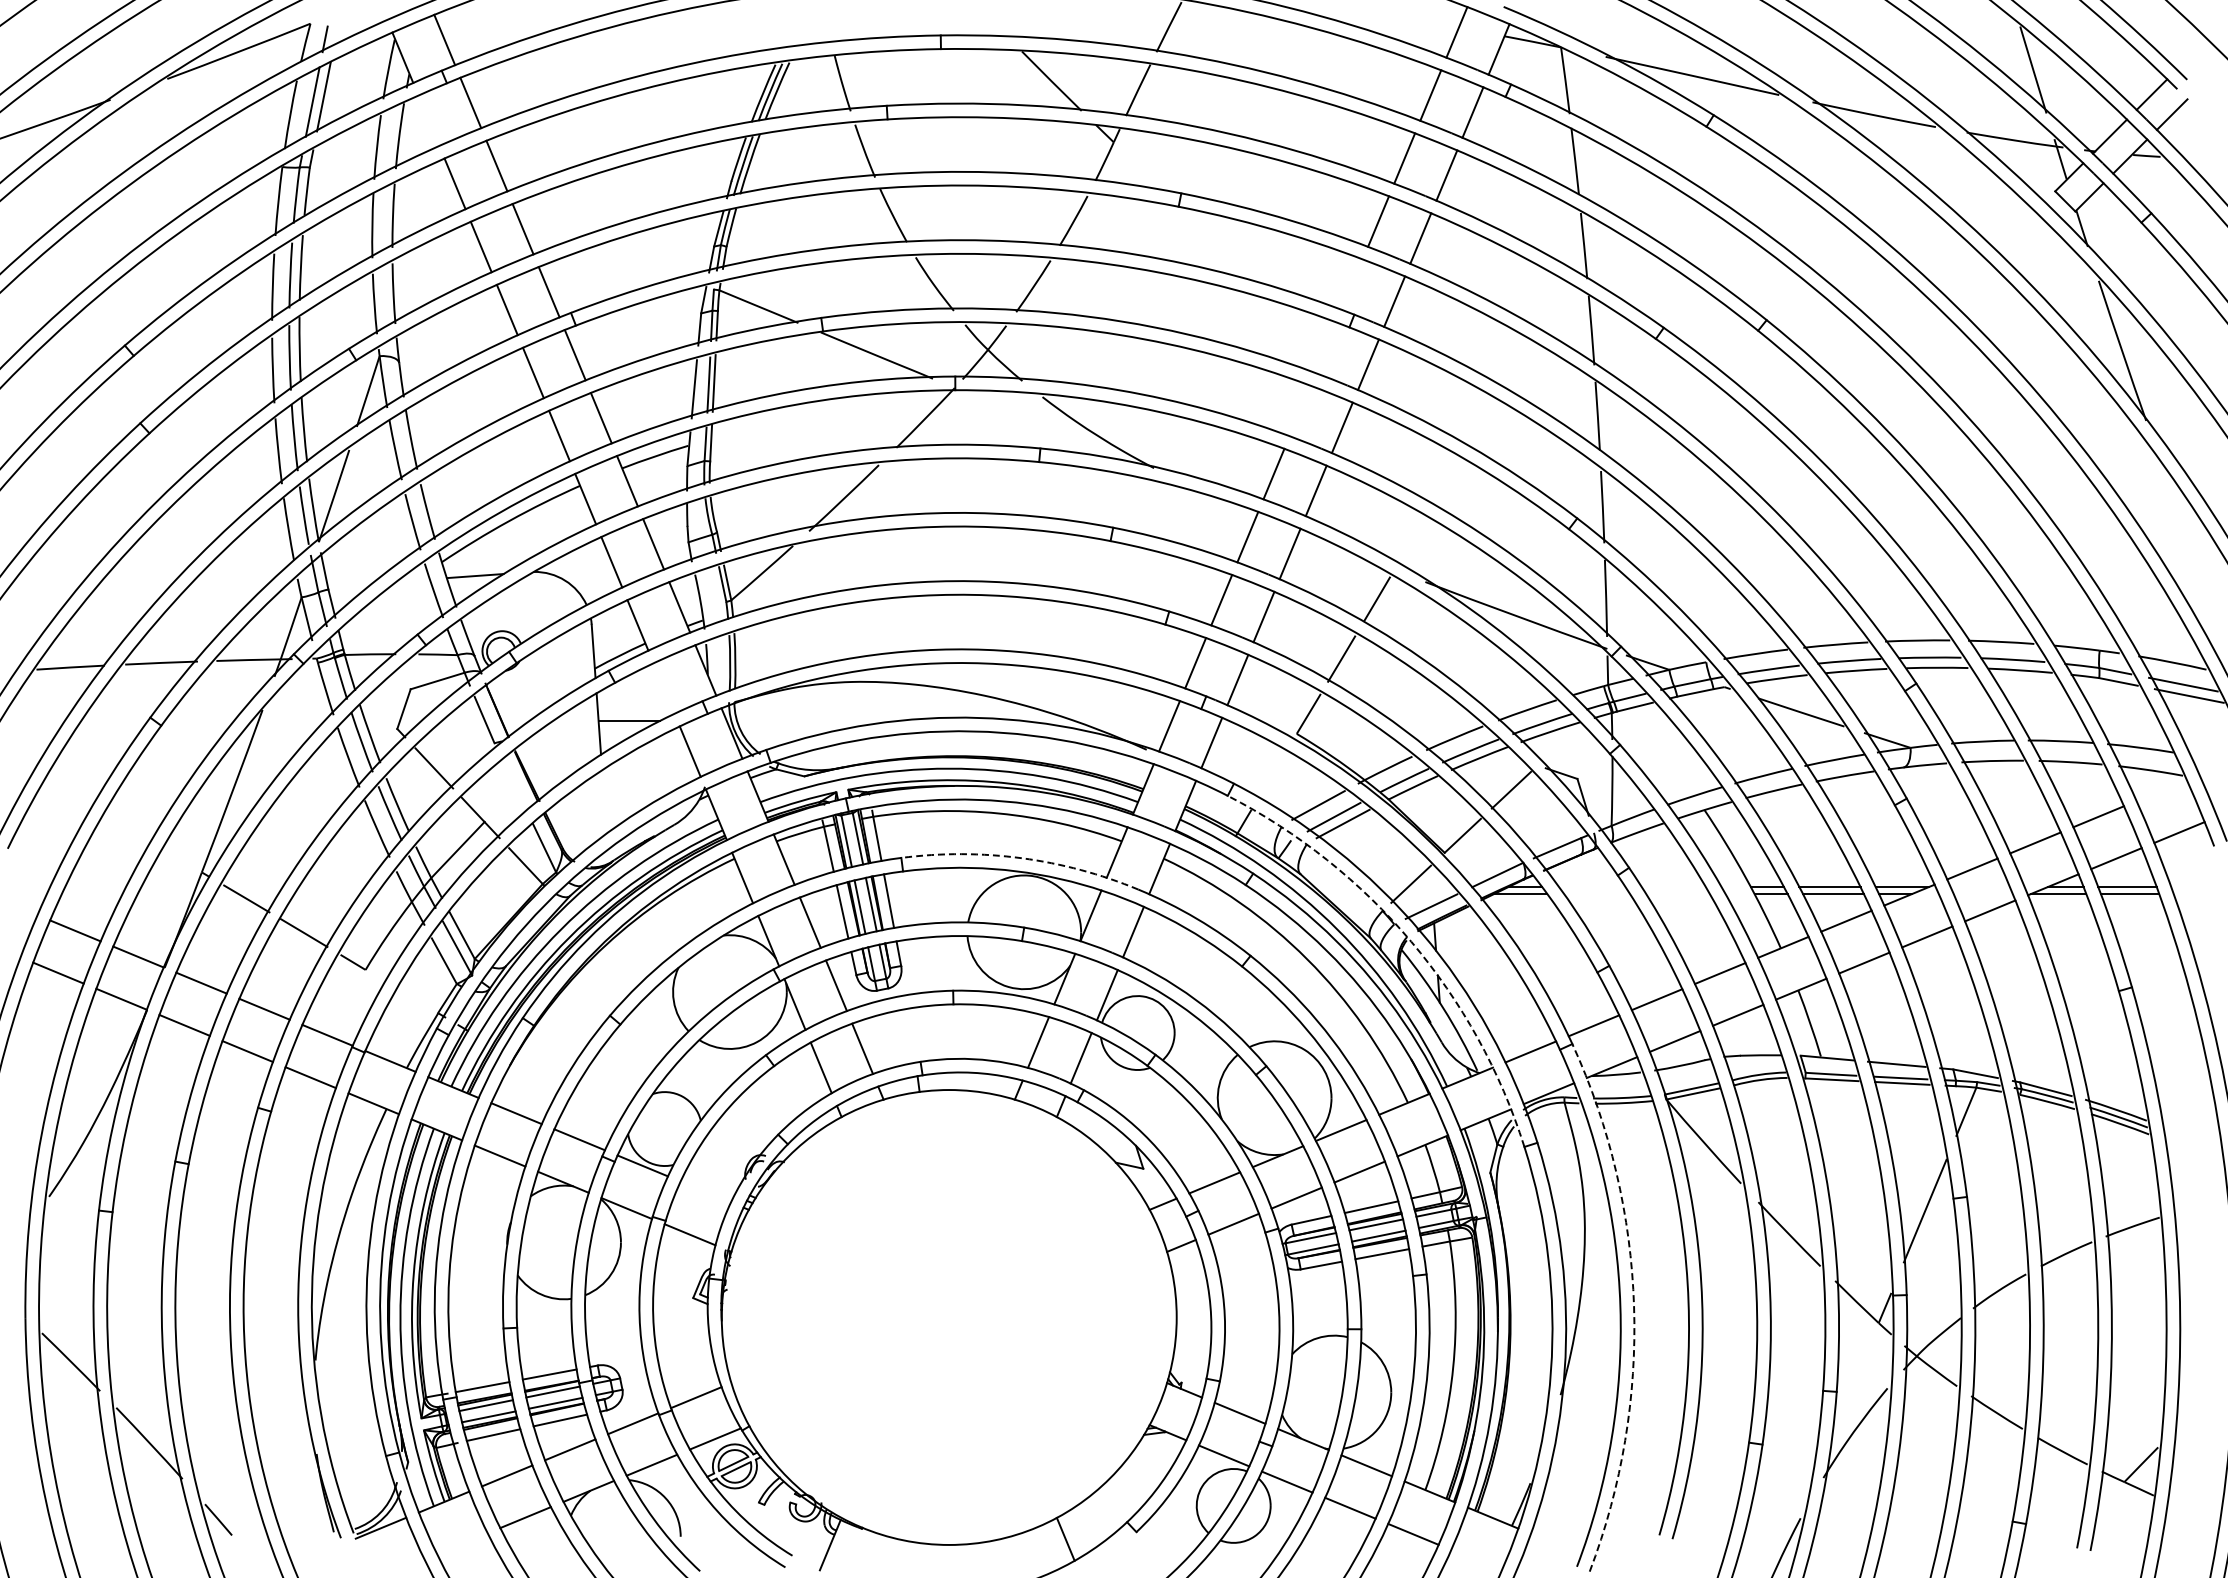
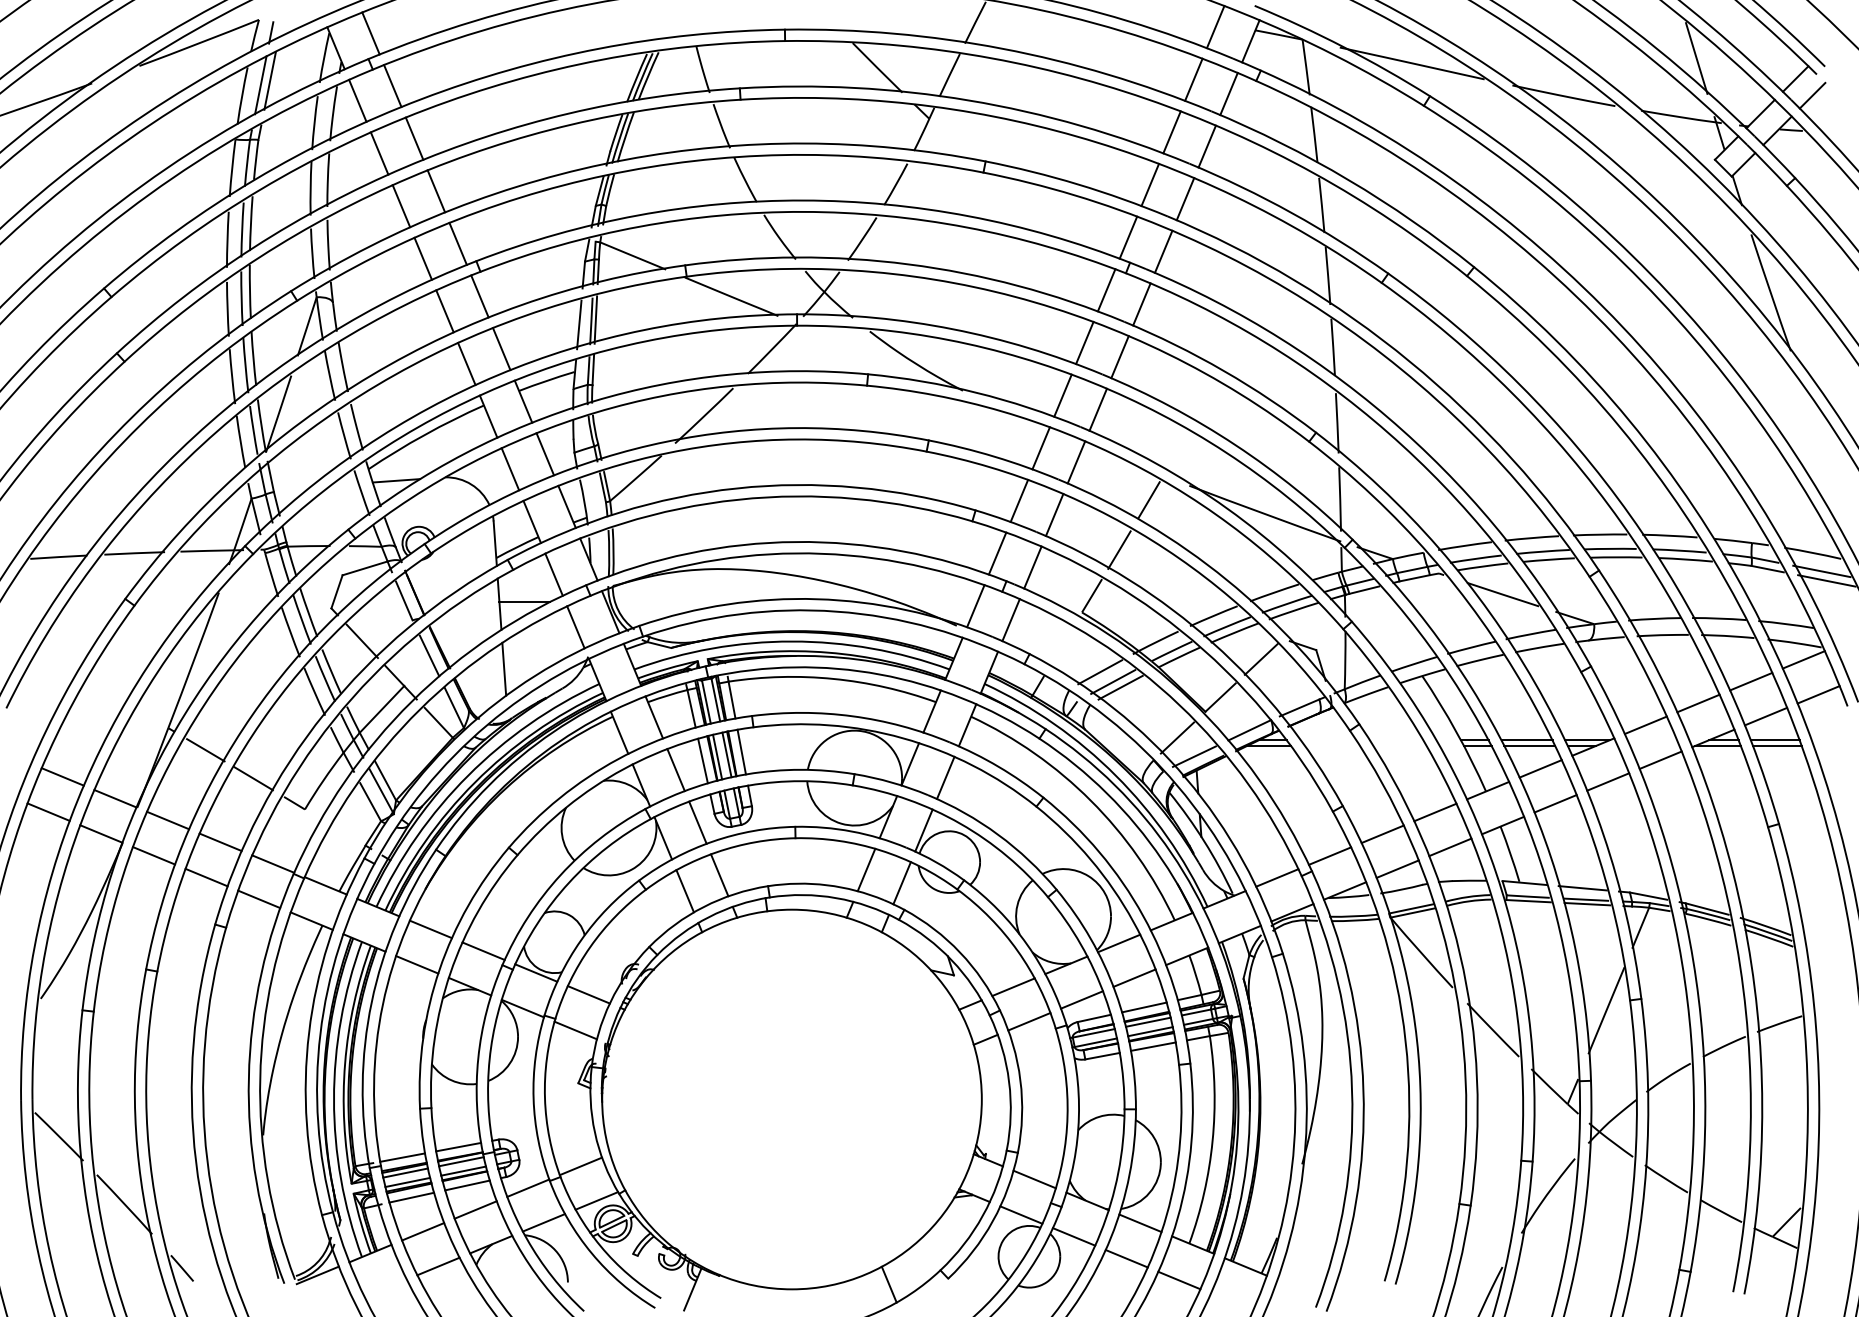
line: (428, 120) -> (357, 100), added
line: (1351, 284) -> (1127, 237), added
line: (1325, 347) -> (1105, 290), added
line: (1299, 410) -> (1084, 342), added
line: (663, 688) -> (553, 574), added
line: (514, 785) -> (429, 655), added
line: (2161, 790) -> (1803, 659), added
line: (604, 801) -> (504, 668), added
arc: (1021, 858) -> (852, 716), dashed -> solid
arc: (1411, 941) -> (1177, 785), dashed -> solid
line: (705, 1191) -> (588, 994), added
arc: (1634, 1306) -> (1363, 1090), dashed -> solid

